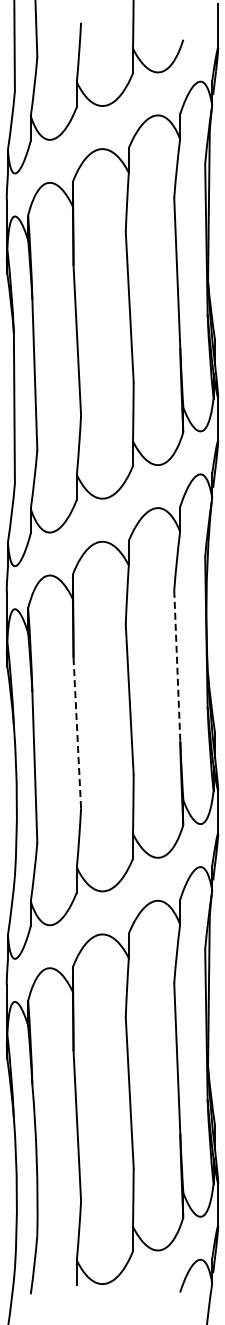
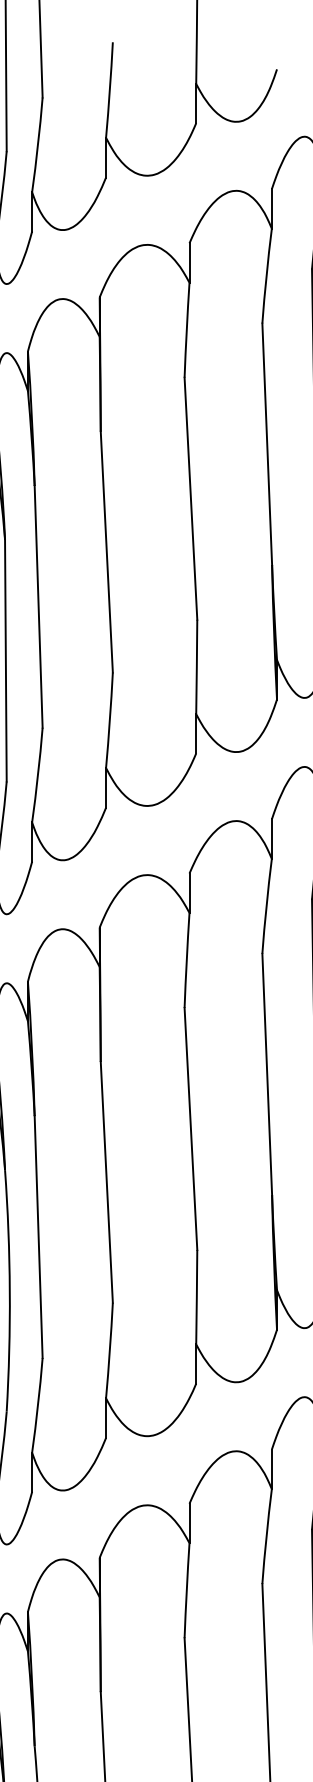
line: (177, 666) -> (267, 1075), dashed -> solid
line: (77, 733) -> (107, 1182), dashed -> solid

